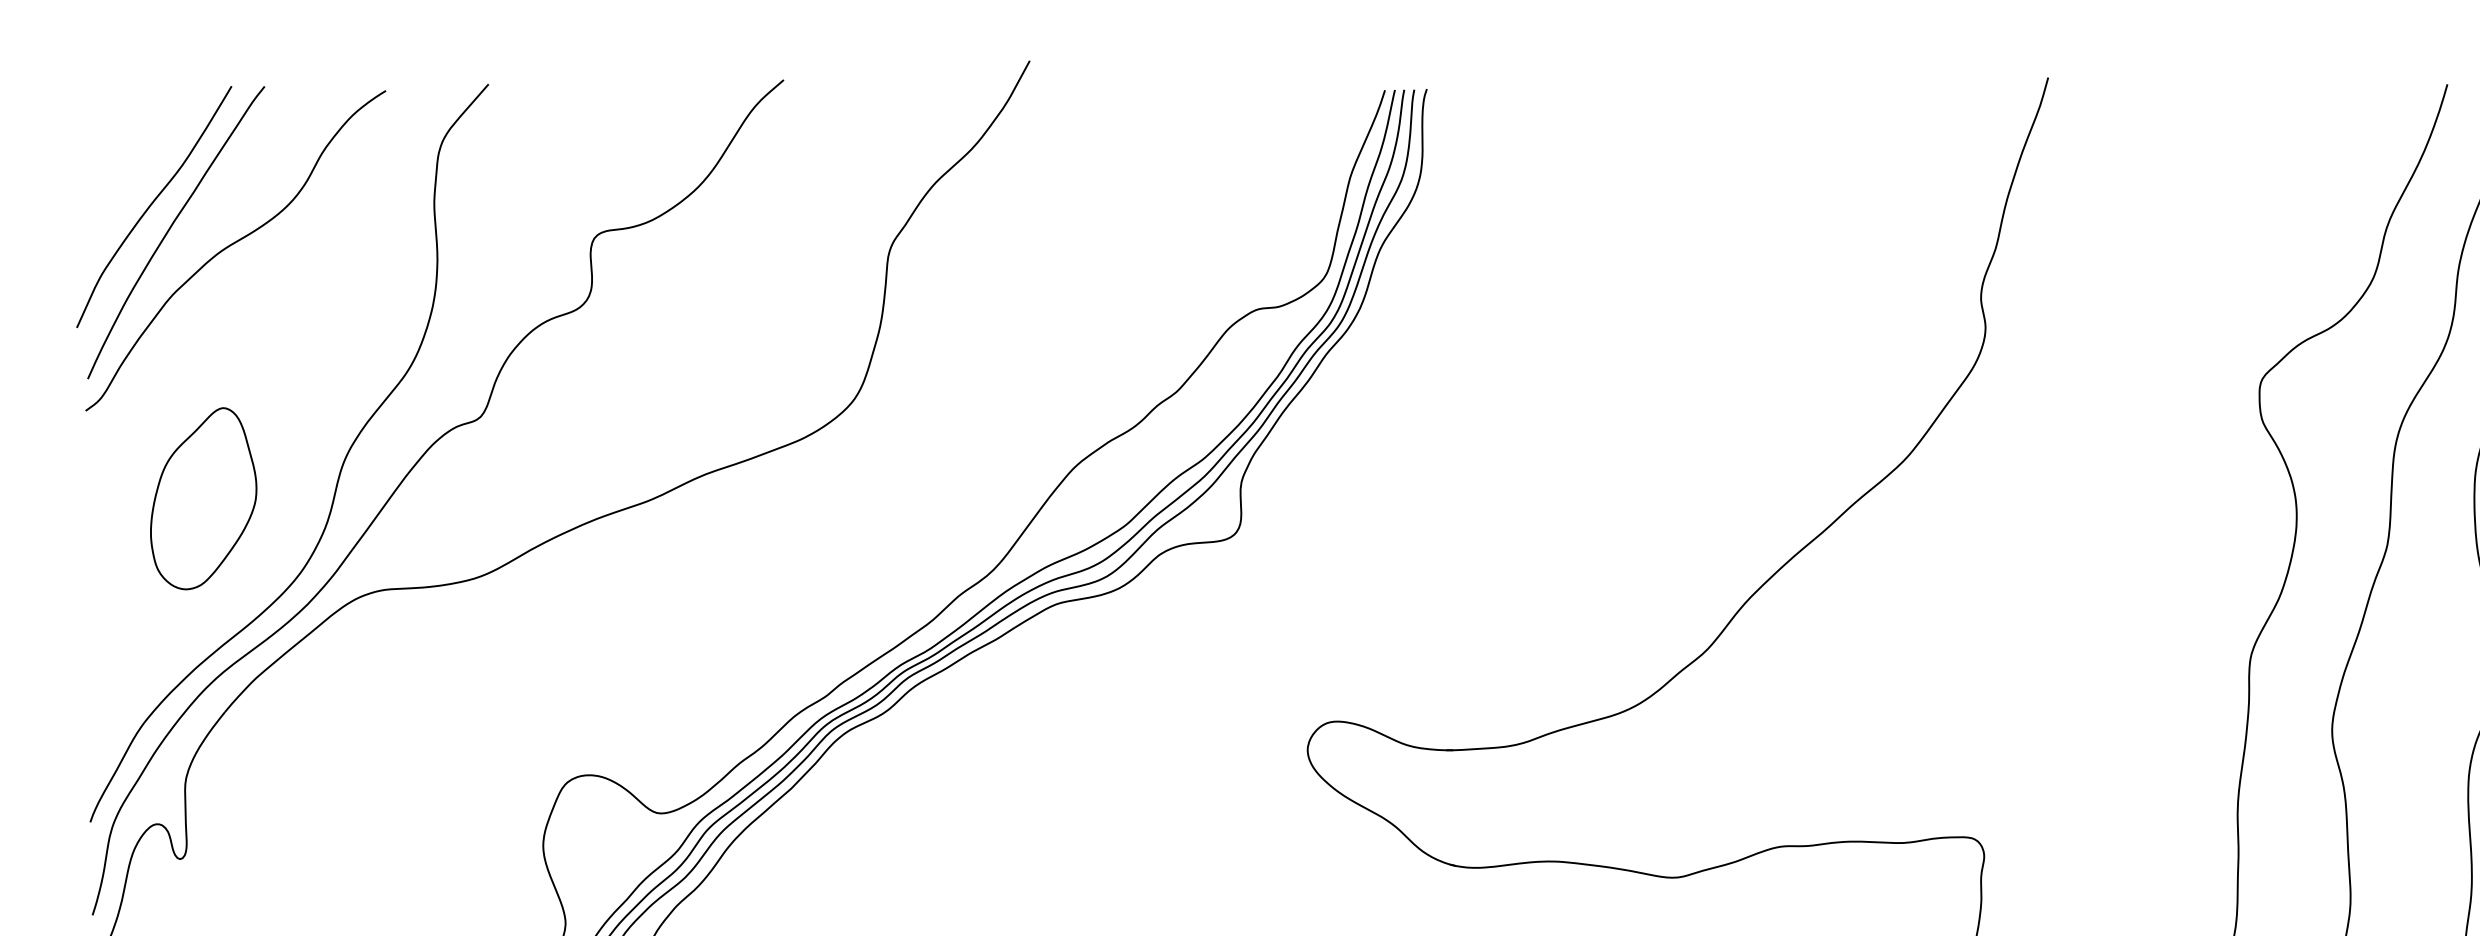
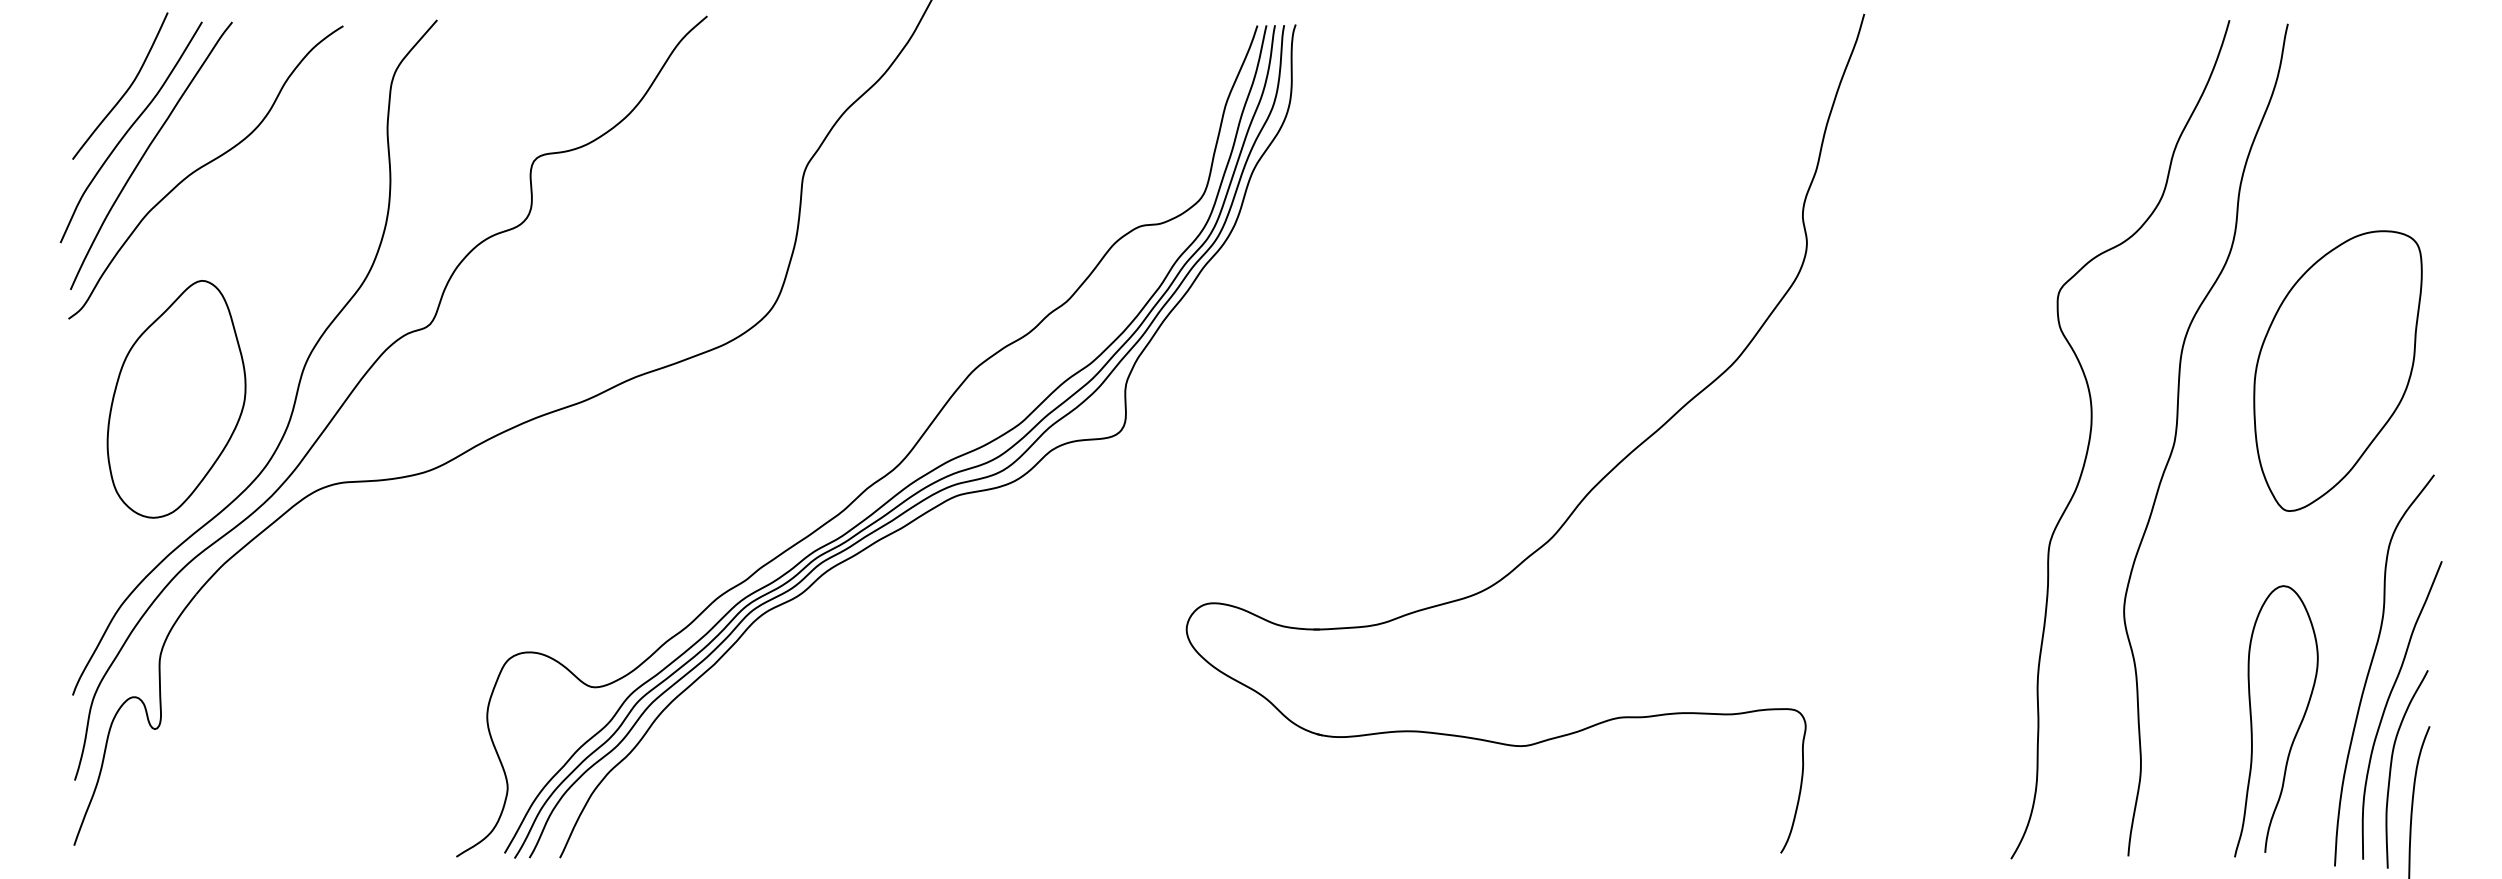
curve: (150, 158) -> (127, 88), added
part: (203, 498) -> (176, 399), size x1.43

